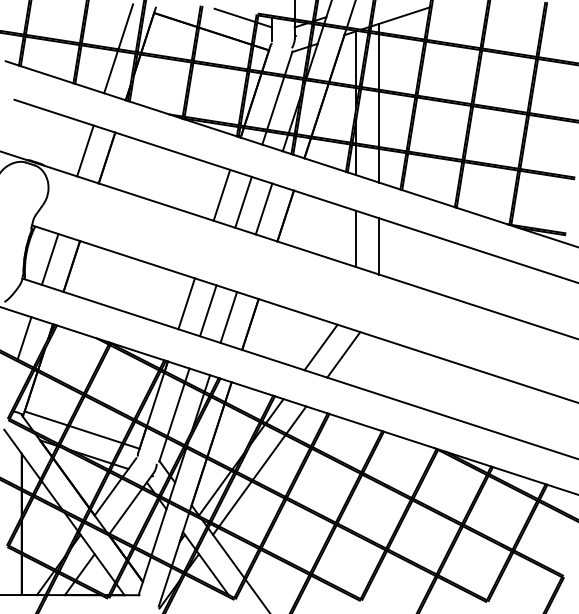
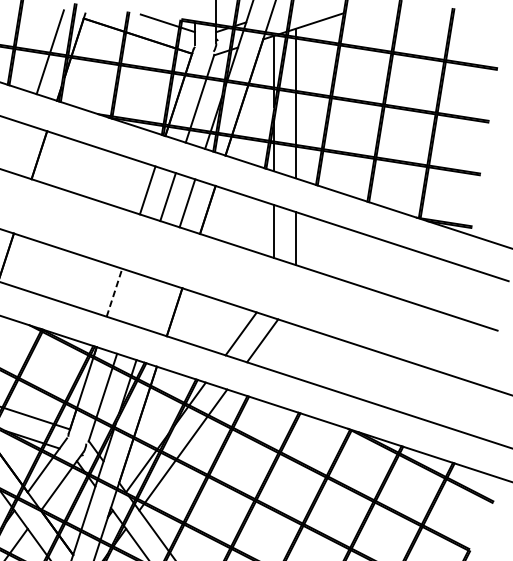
line: (85, 150) -> (19, 148), removed
line: (186, 303) -> (114, 292), solid -> dashed
line: (208, 310) -> (135, 299), removed
line: (228, 317) -> (153, 305), removed

